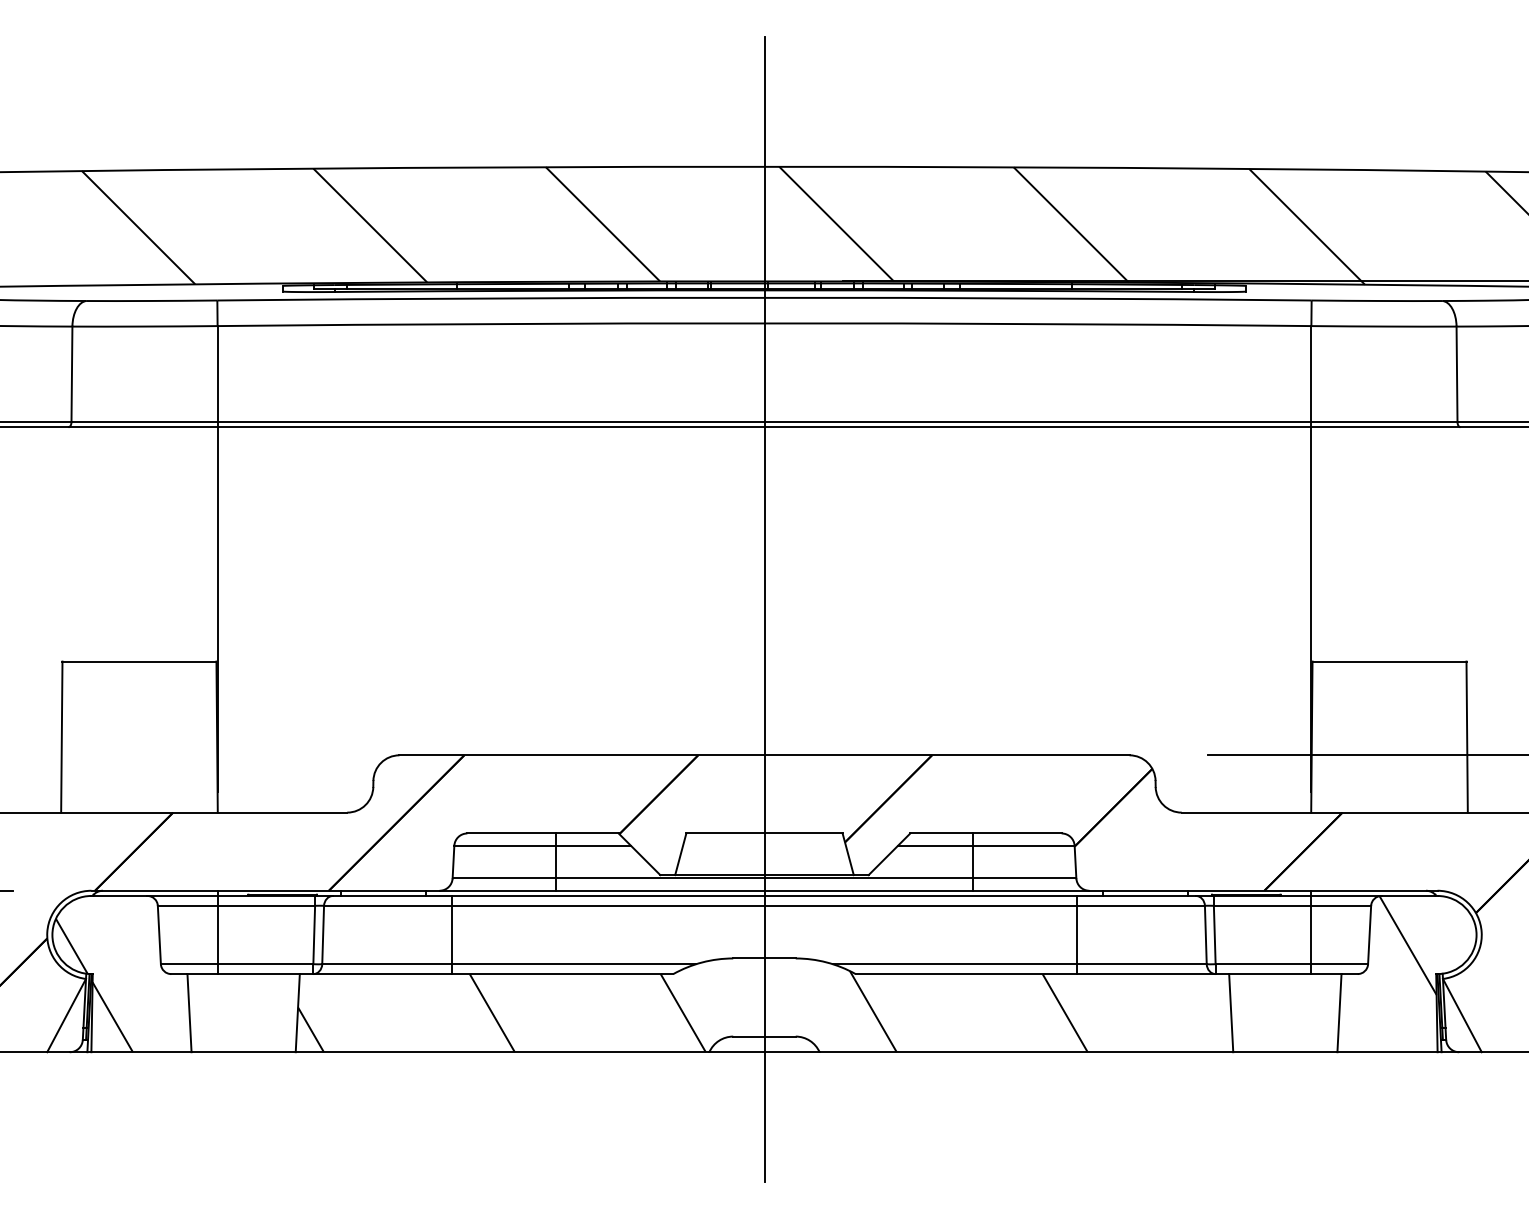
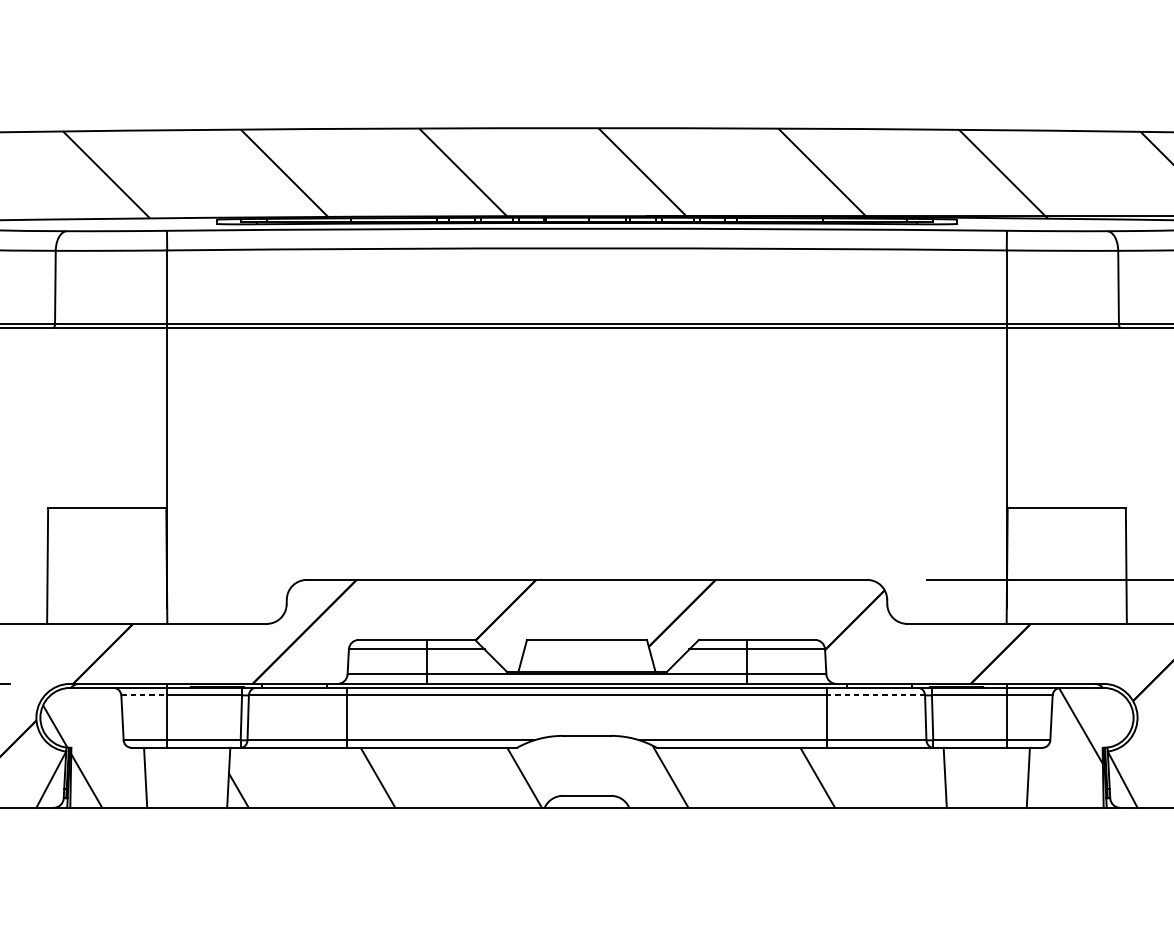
line: (764, 609) -> (587, 468), removed
line: (187, 905) -> (144, 695), solid -> dashed
line: (1140, 905) -> (875, 695), solid -> dashed

